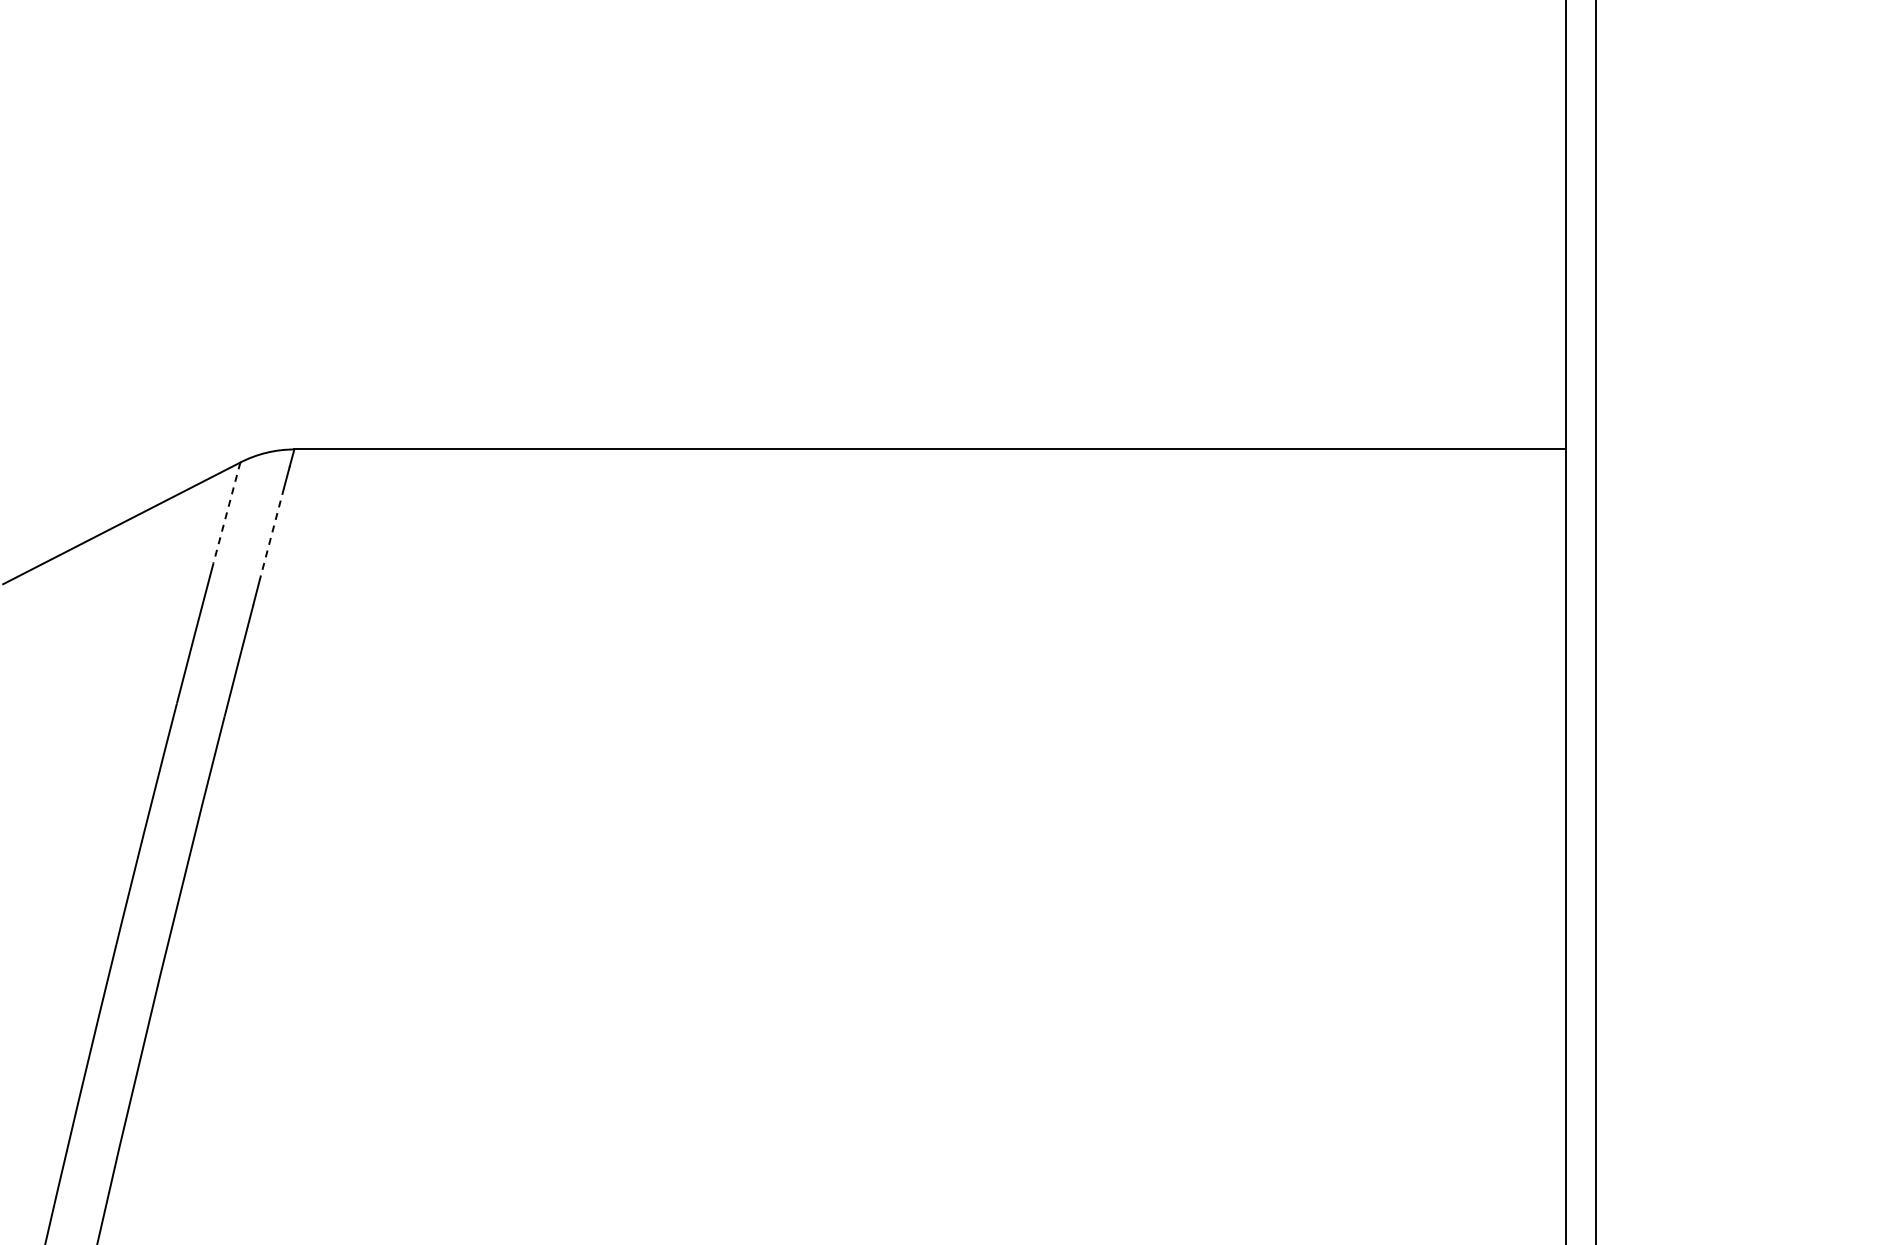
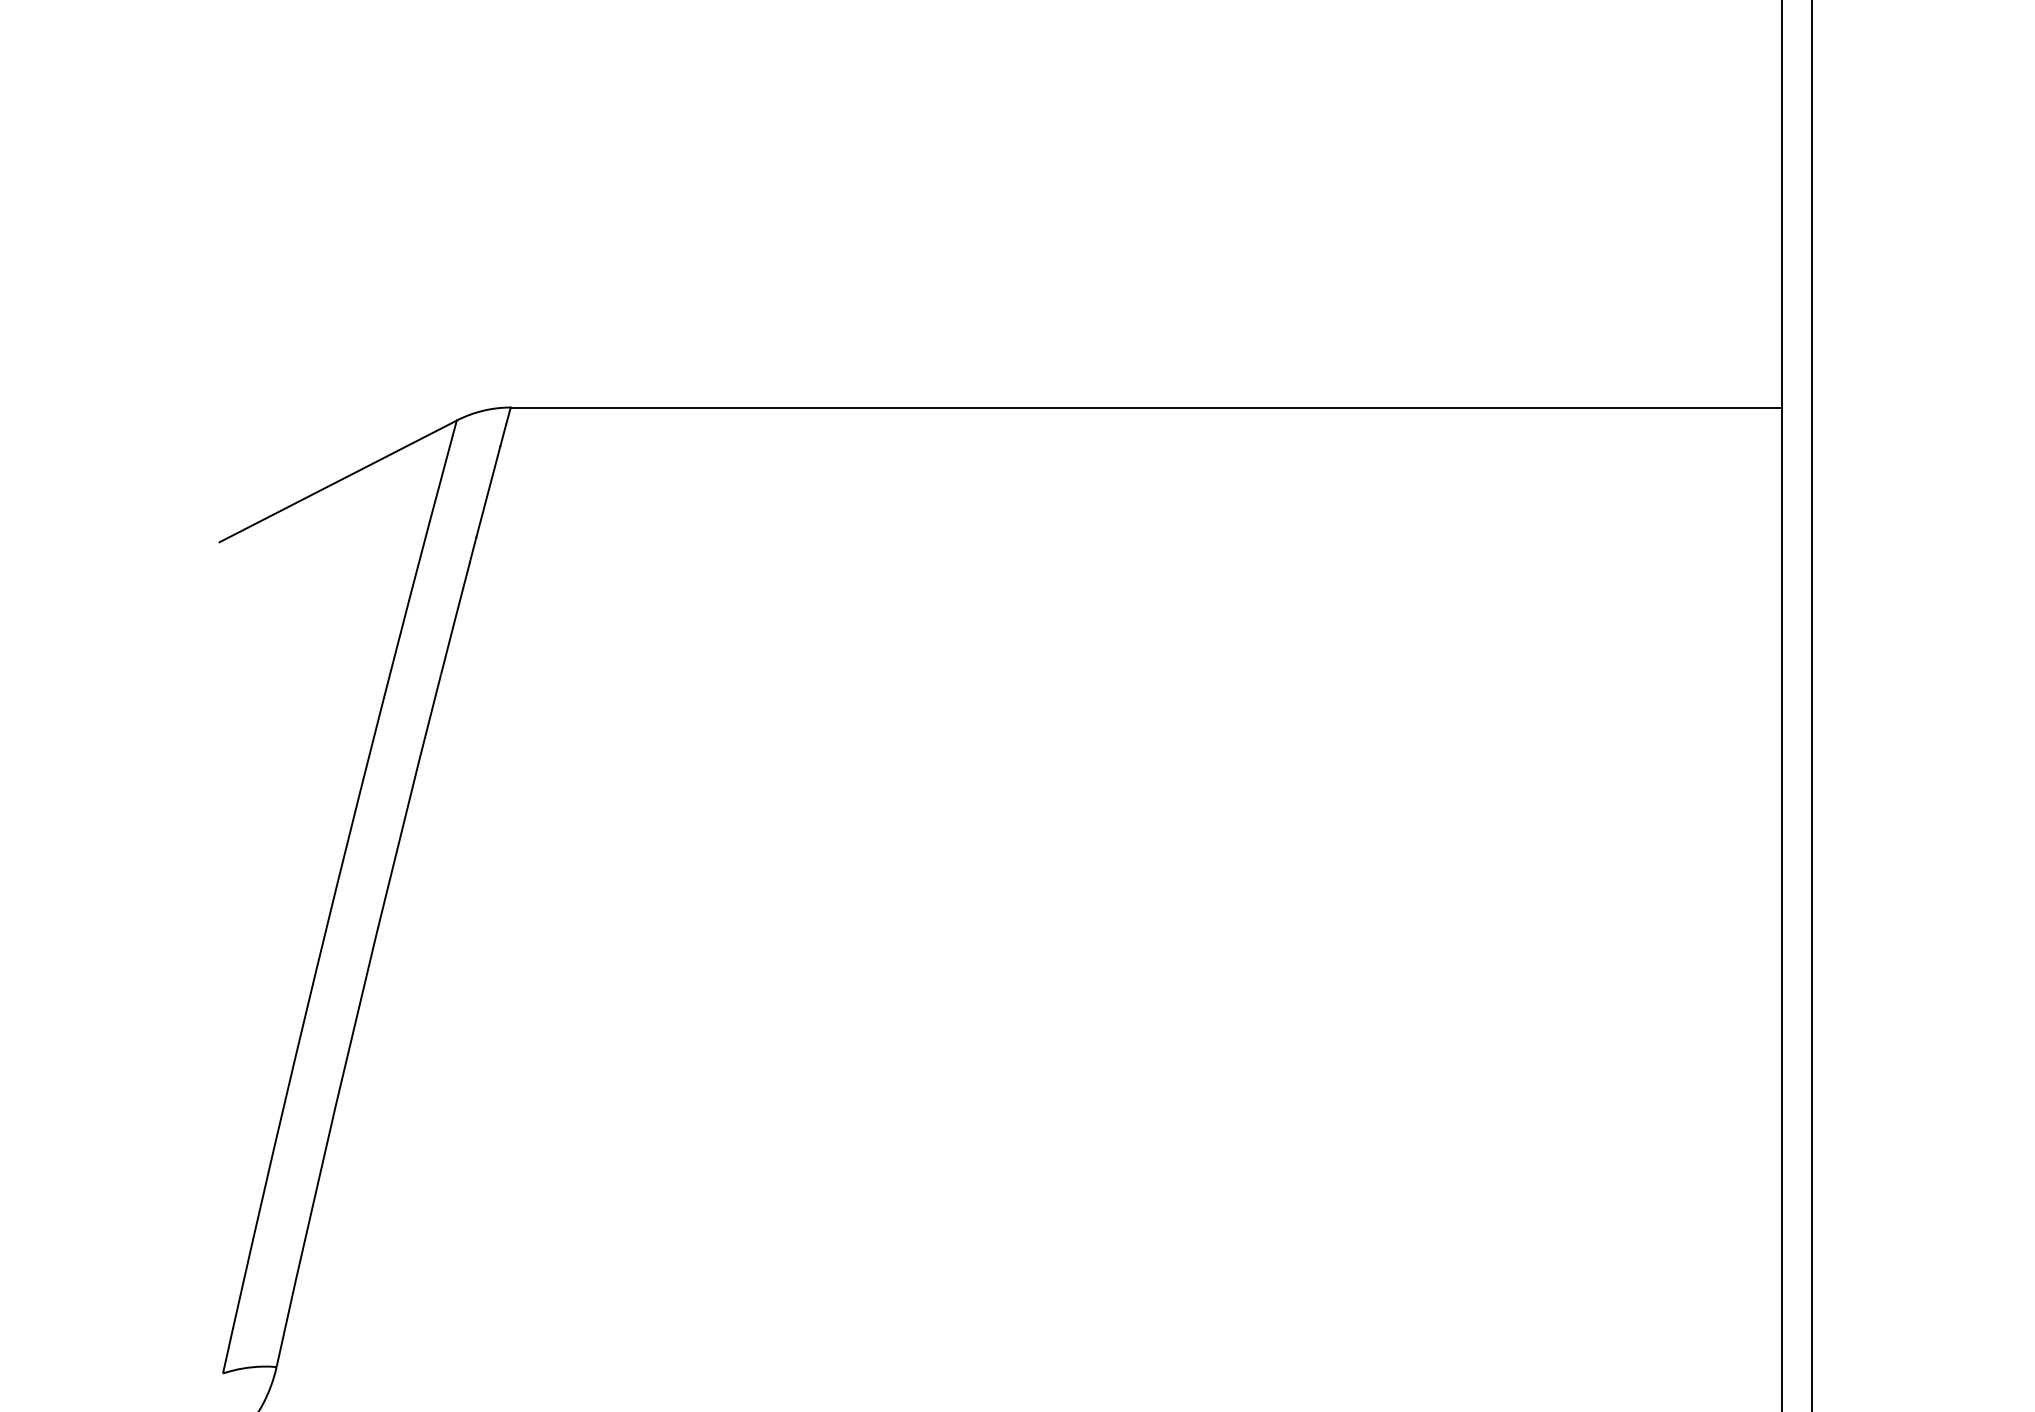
line: (227, 513) -> (443, 471), dashed -> solid
line: (272, 534) -> (488, 492), dashed -> solid

